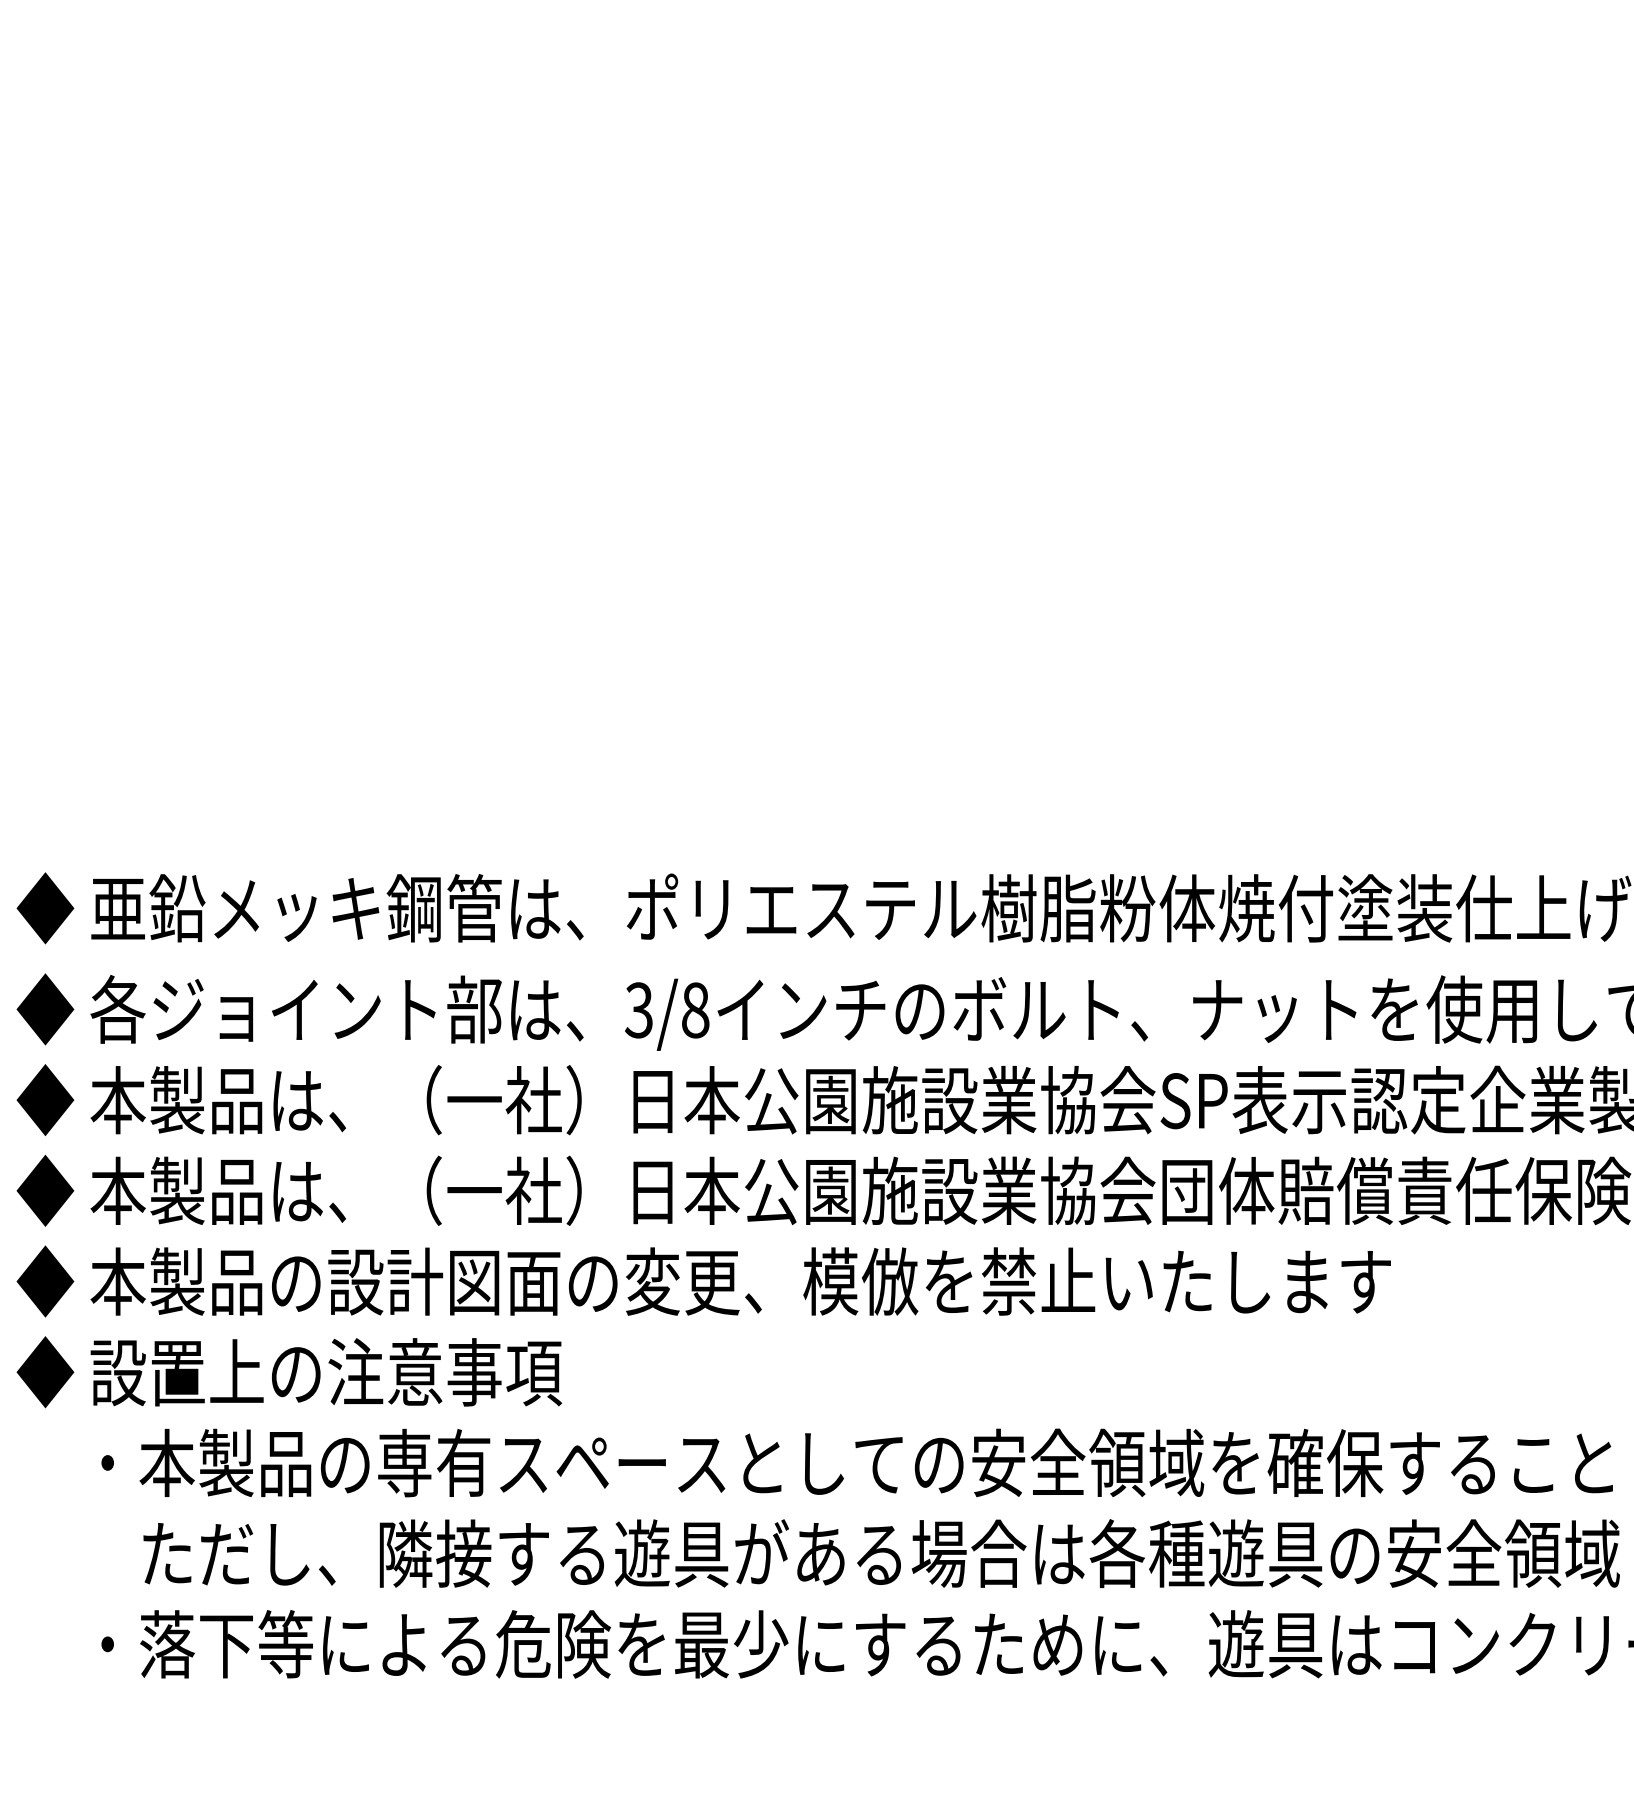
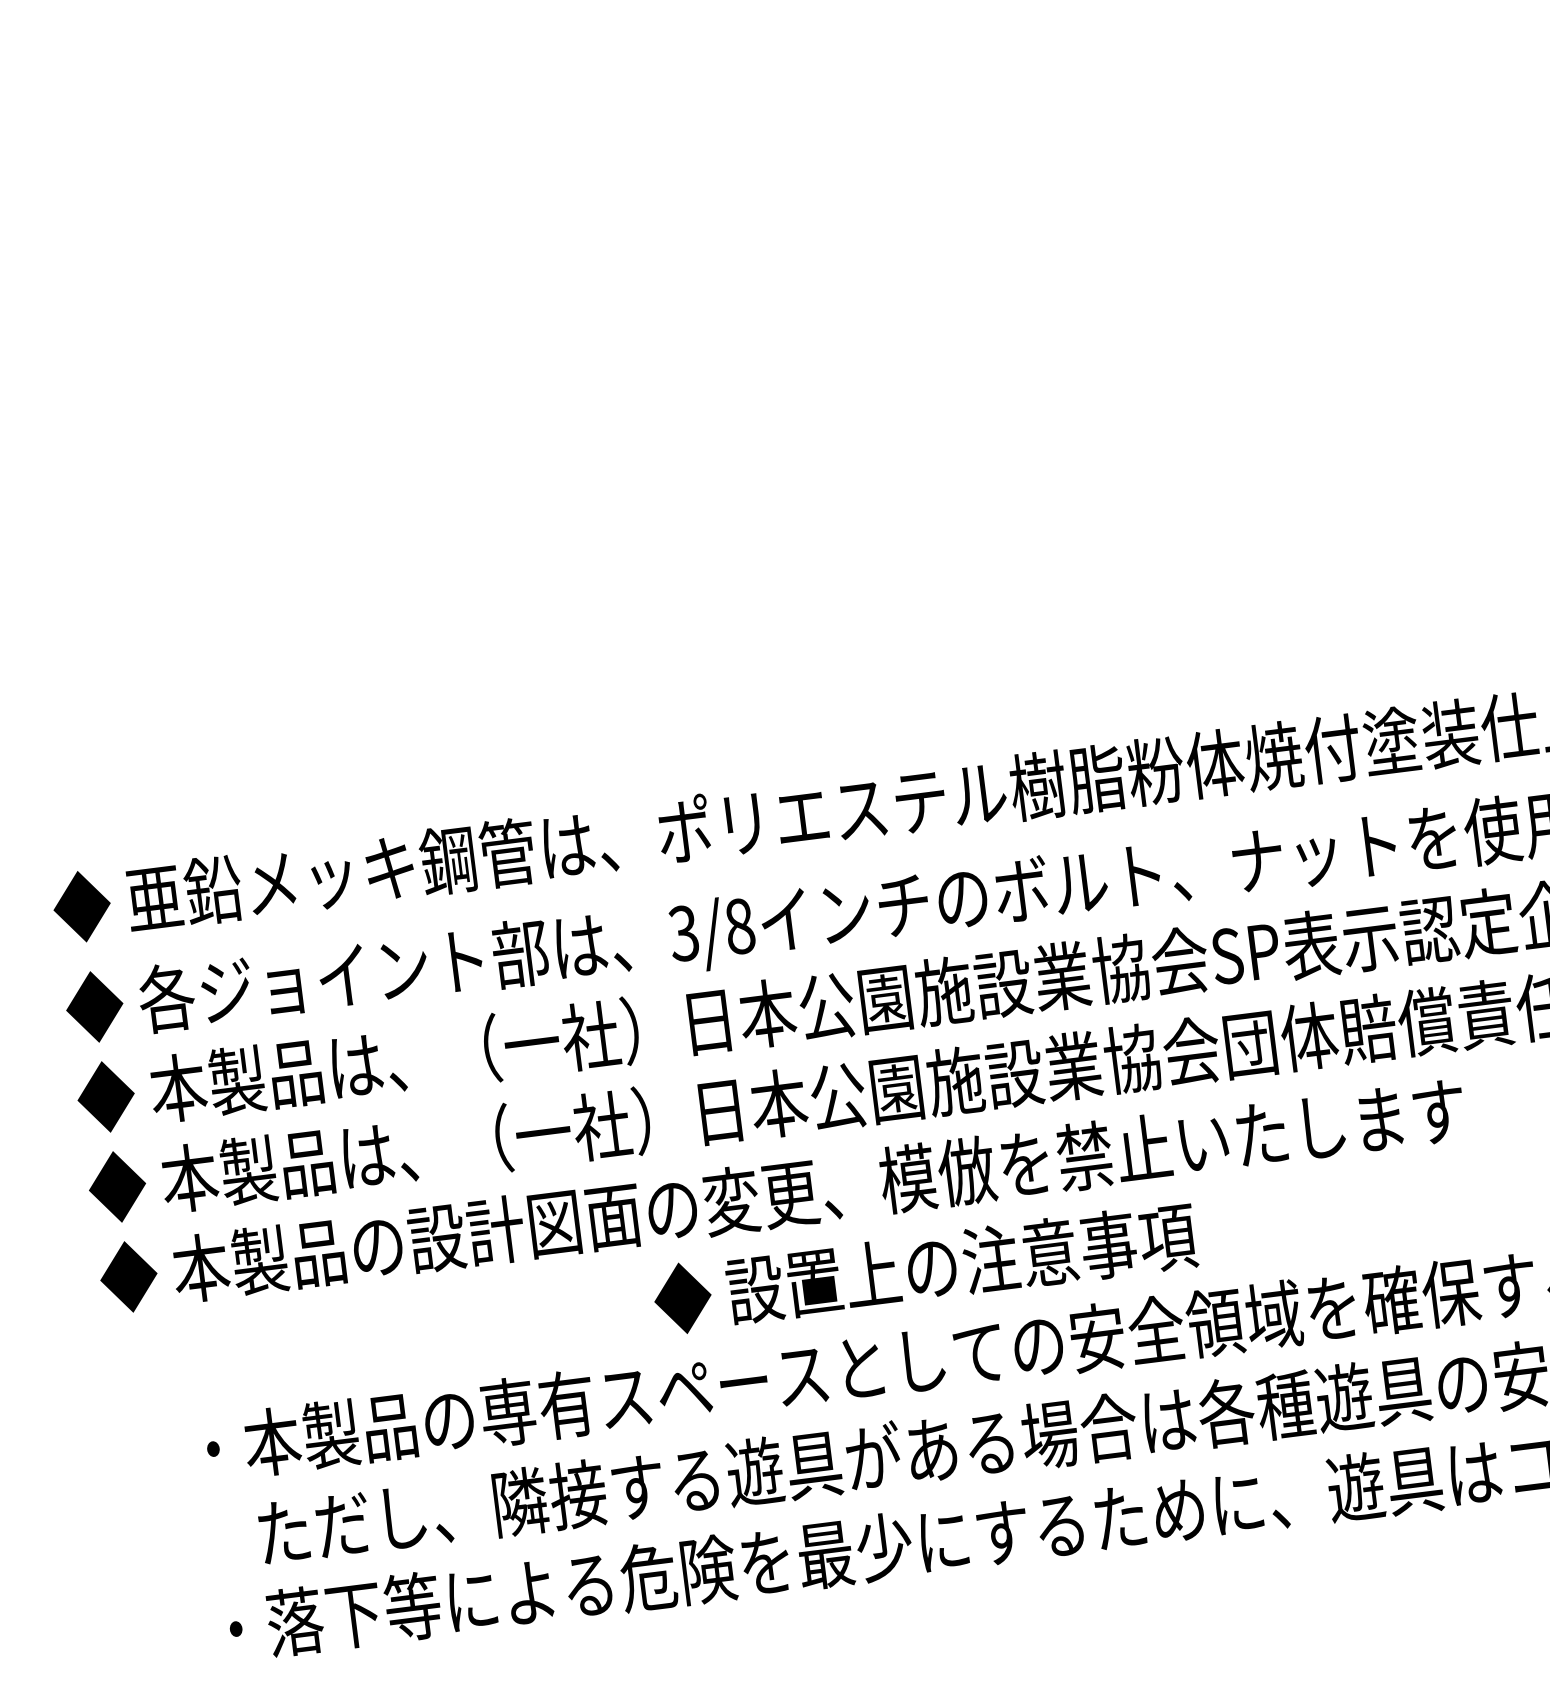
text: (289, 1372) -> (925, 1268), moved

